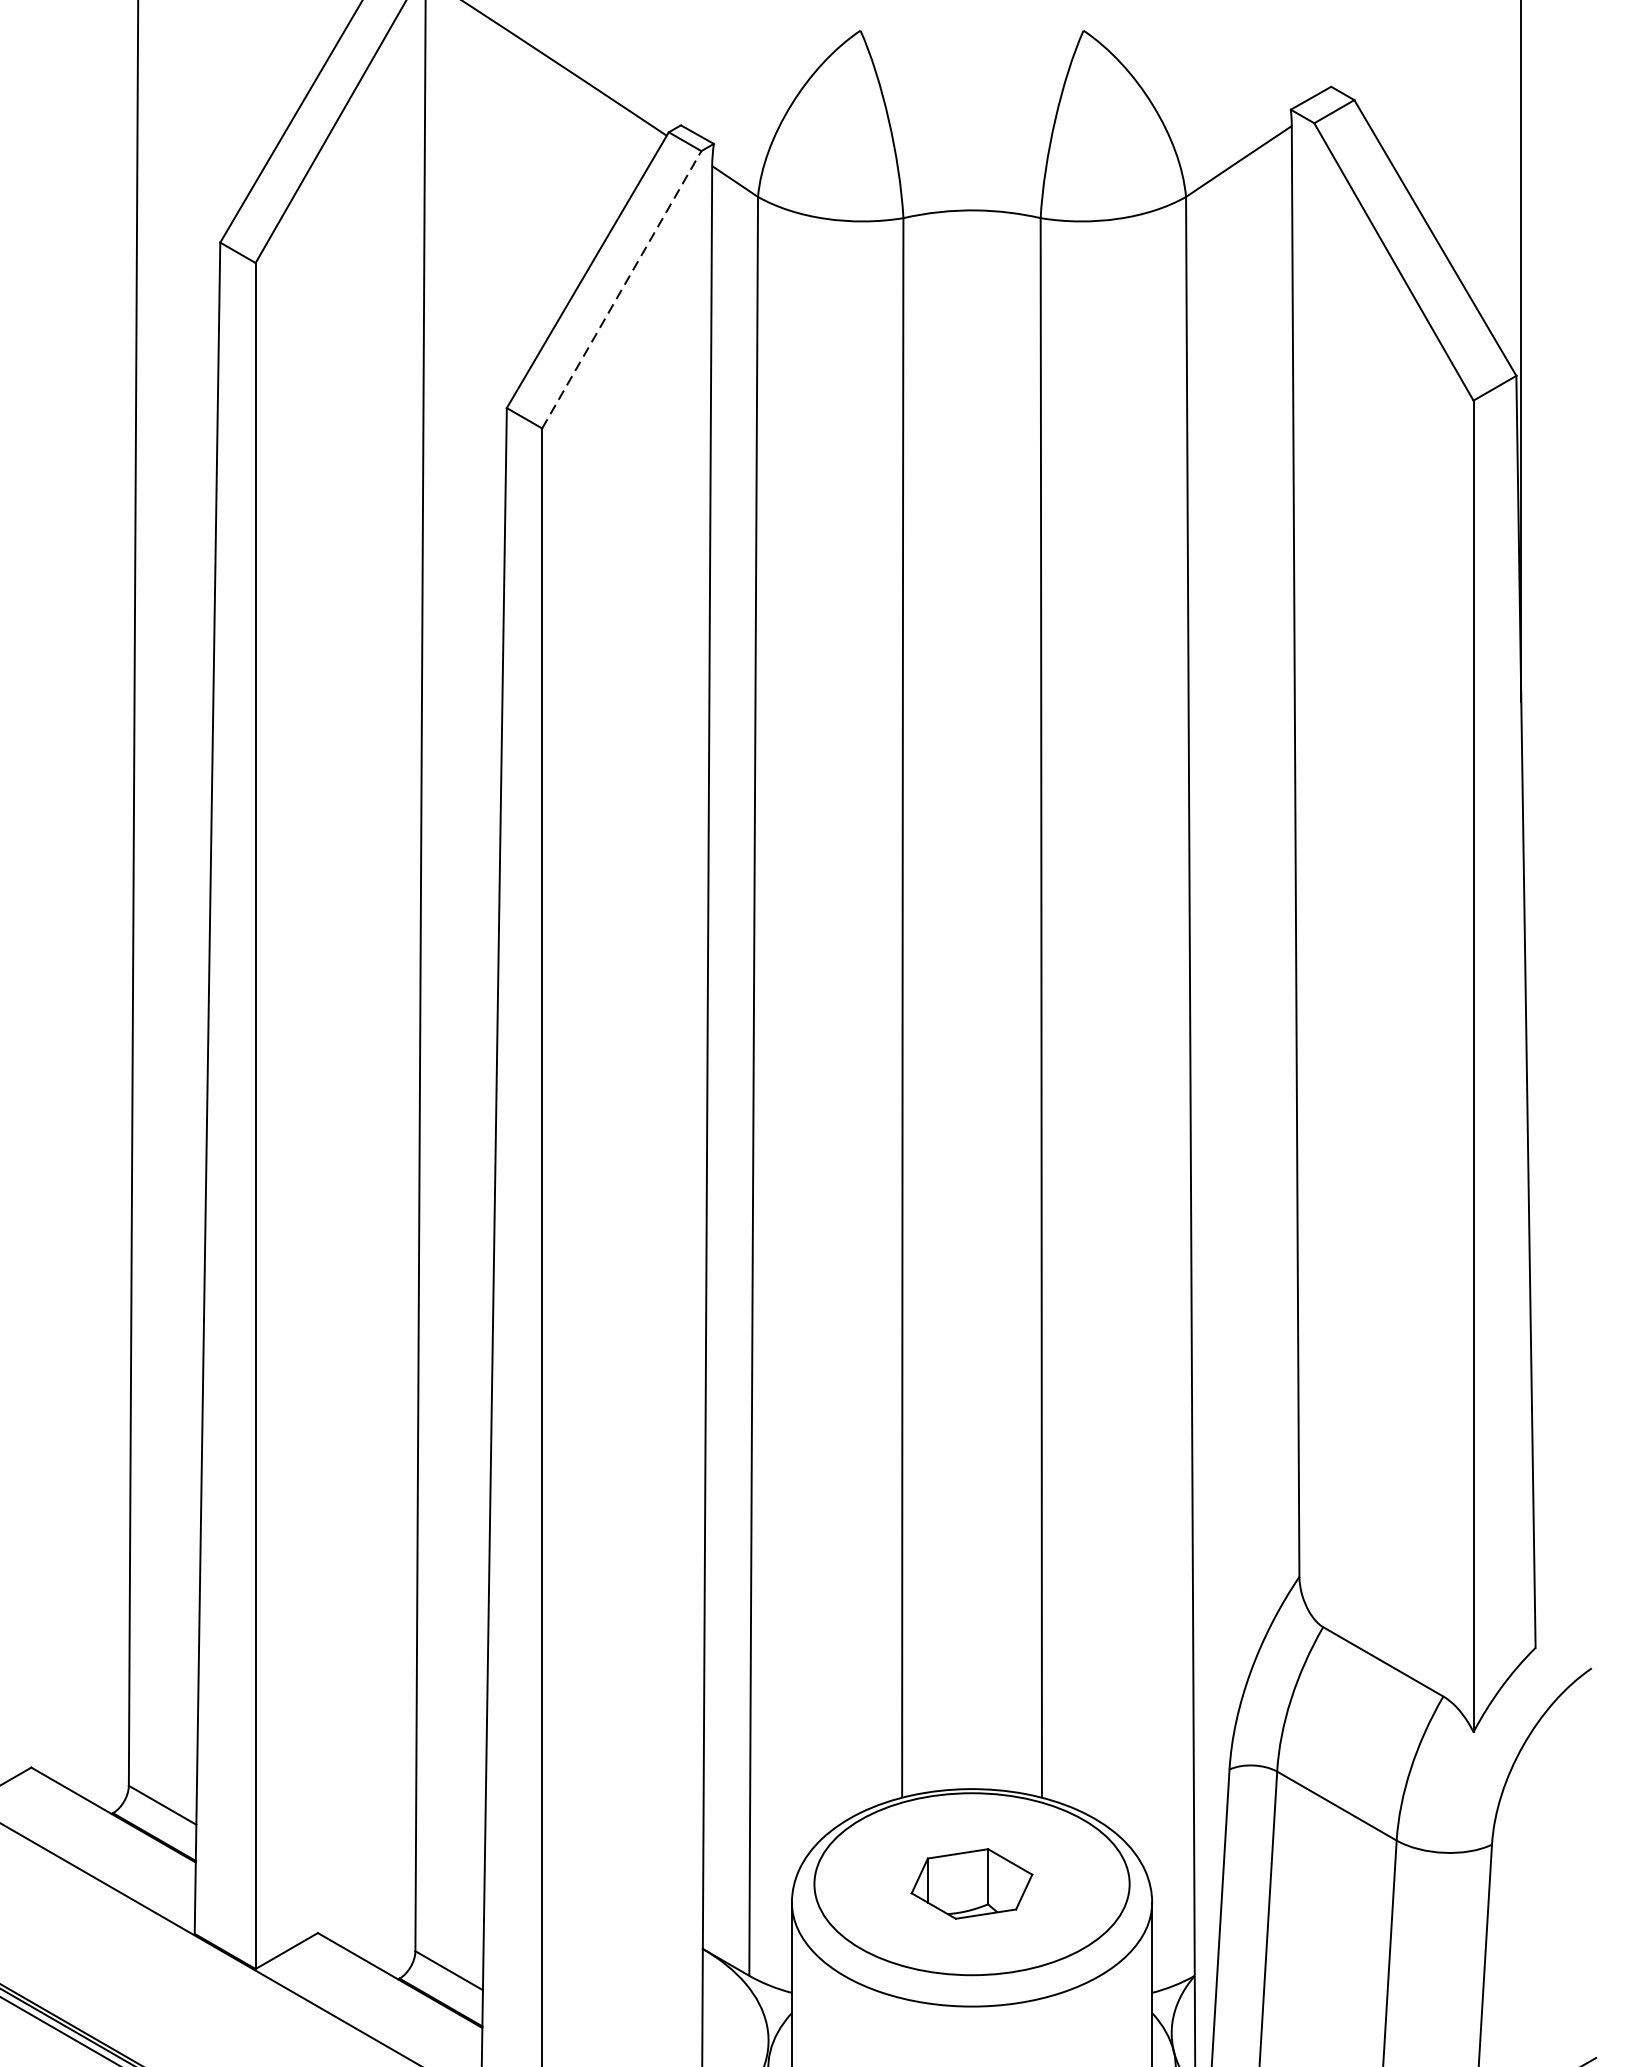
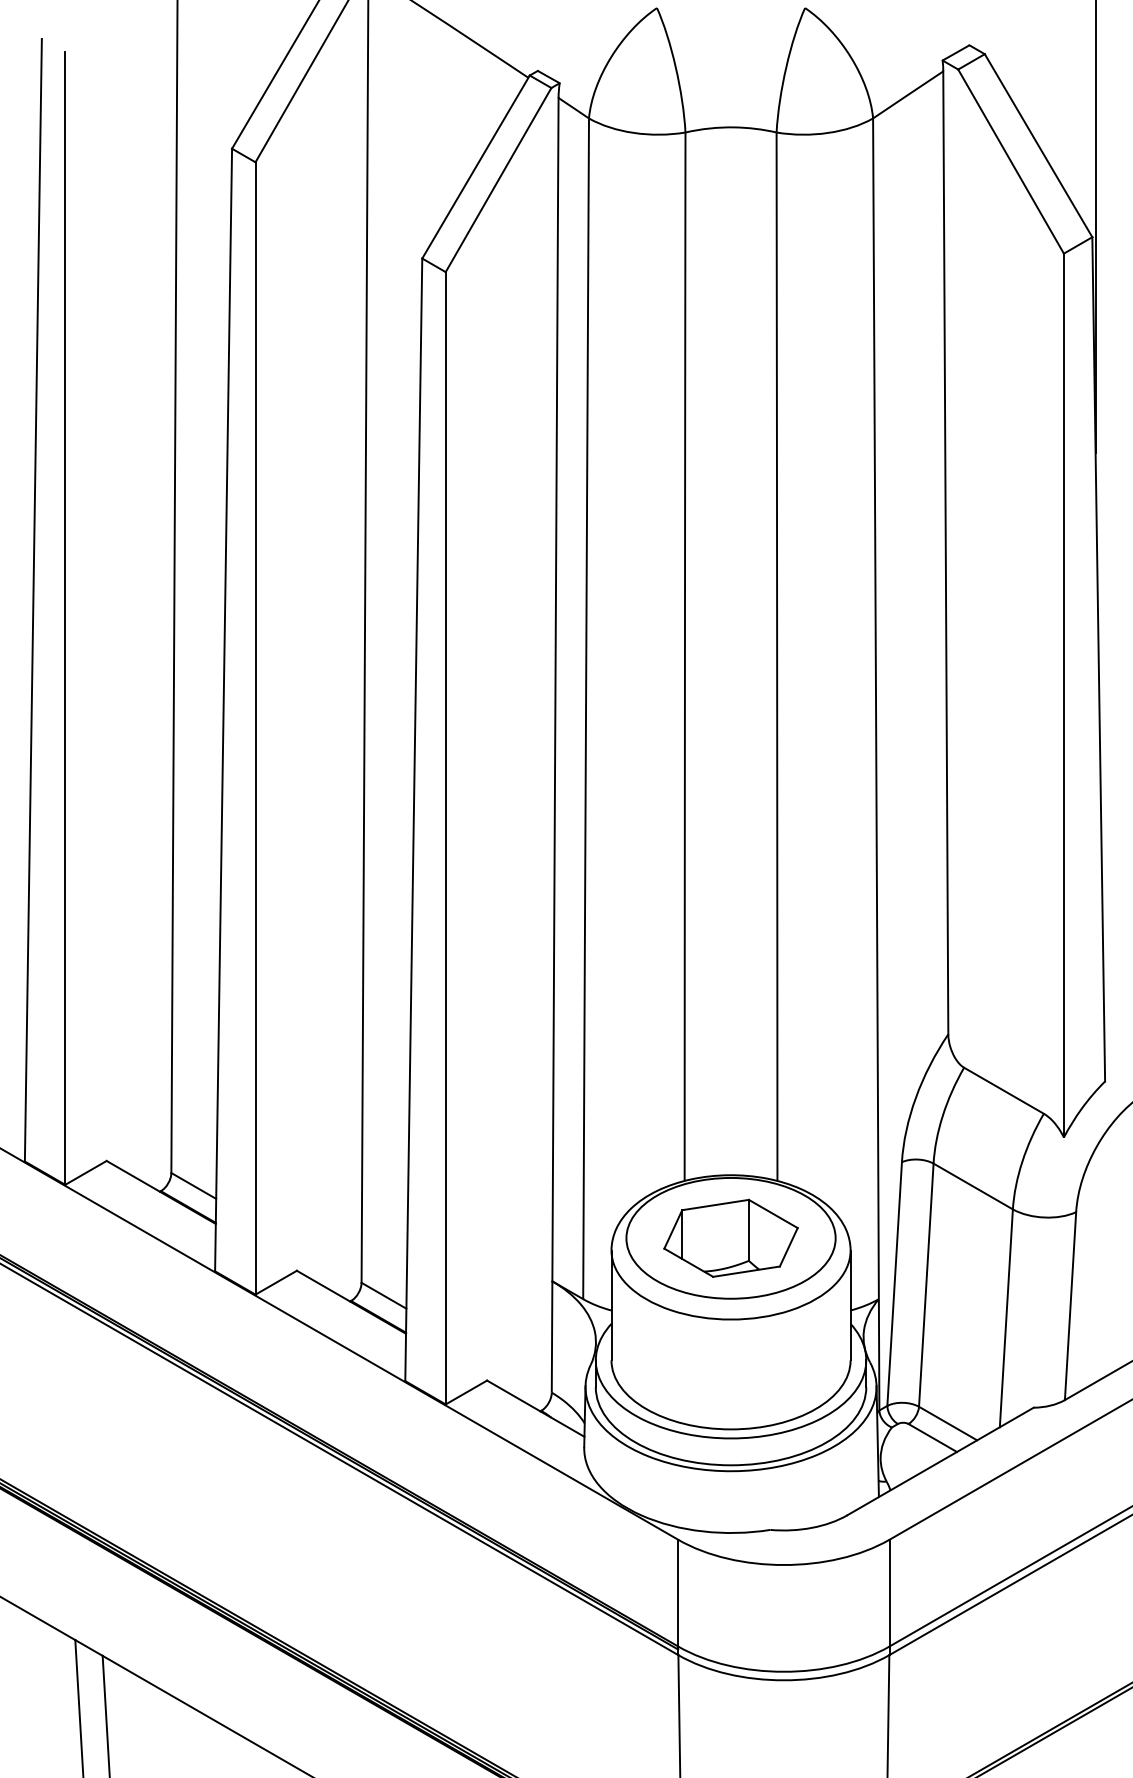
line: (621, 288) -> (498, 179), dashed -> solid
part: (971, 1882) -> (730, 1237), size x1.67

